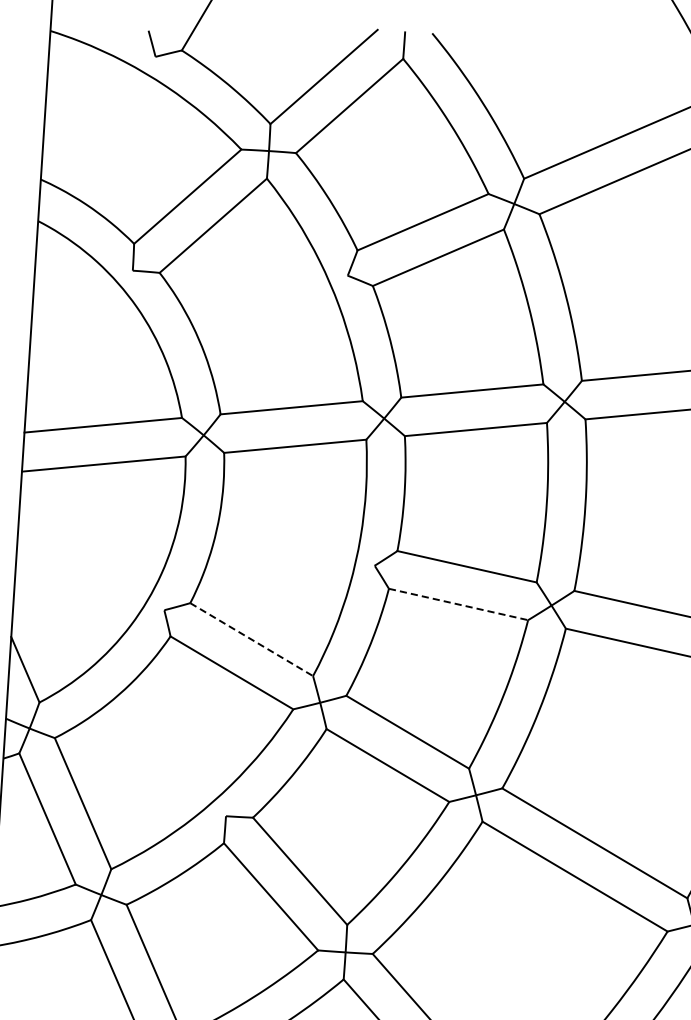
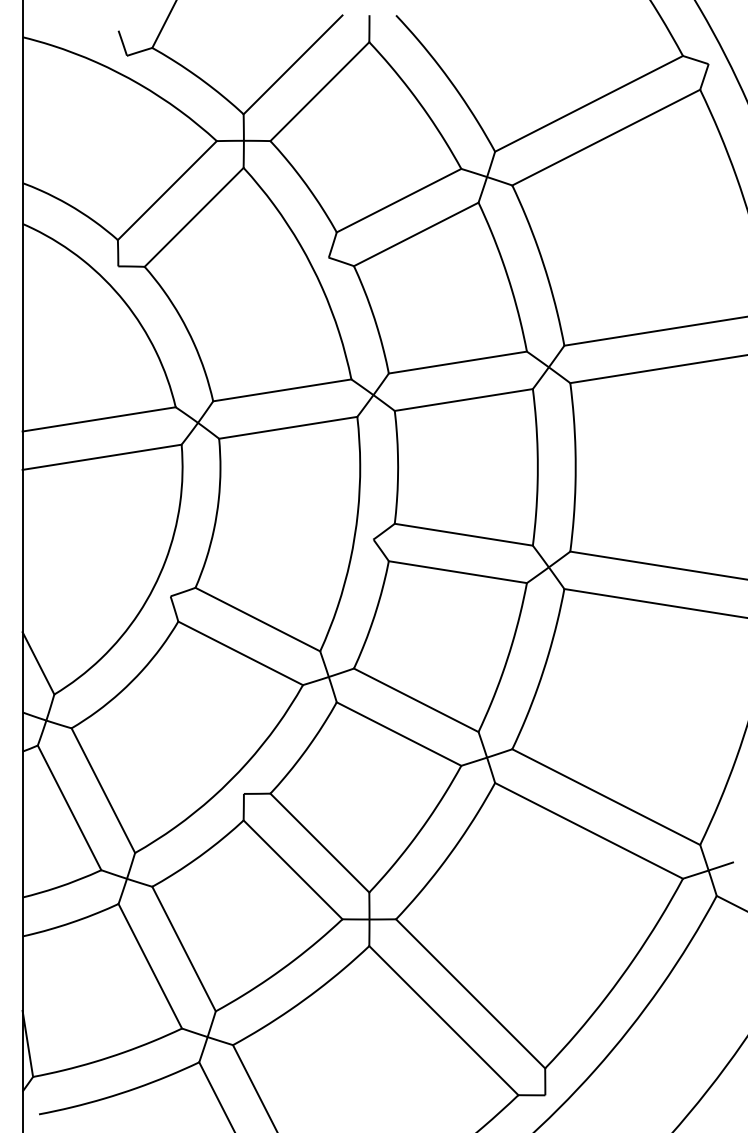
line: (458, 604) -> (457, 572), dashed -> solid
line: (251, 639) -> (257, 619), dashed -> solid

